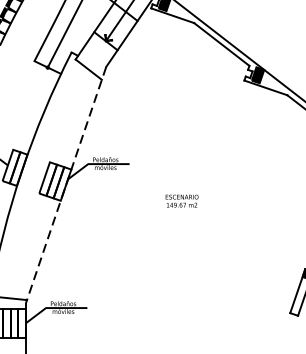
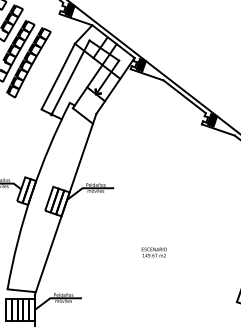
line: (65, 185) -> (65, 204), dashed -> solid
text: (181, 201) -> (153, 252), moved

